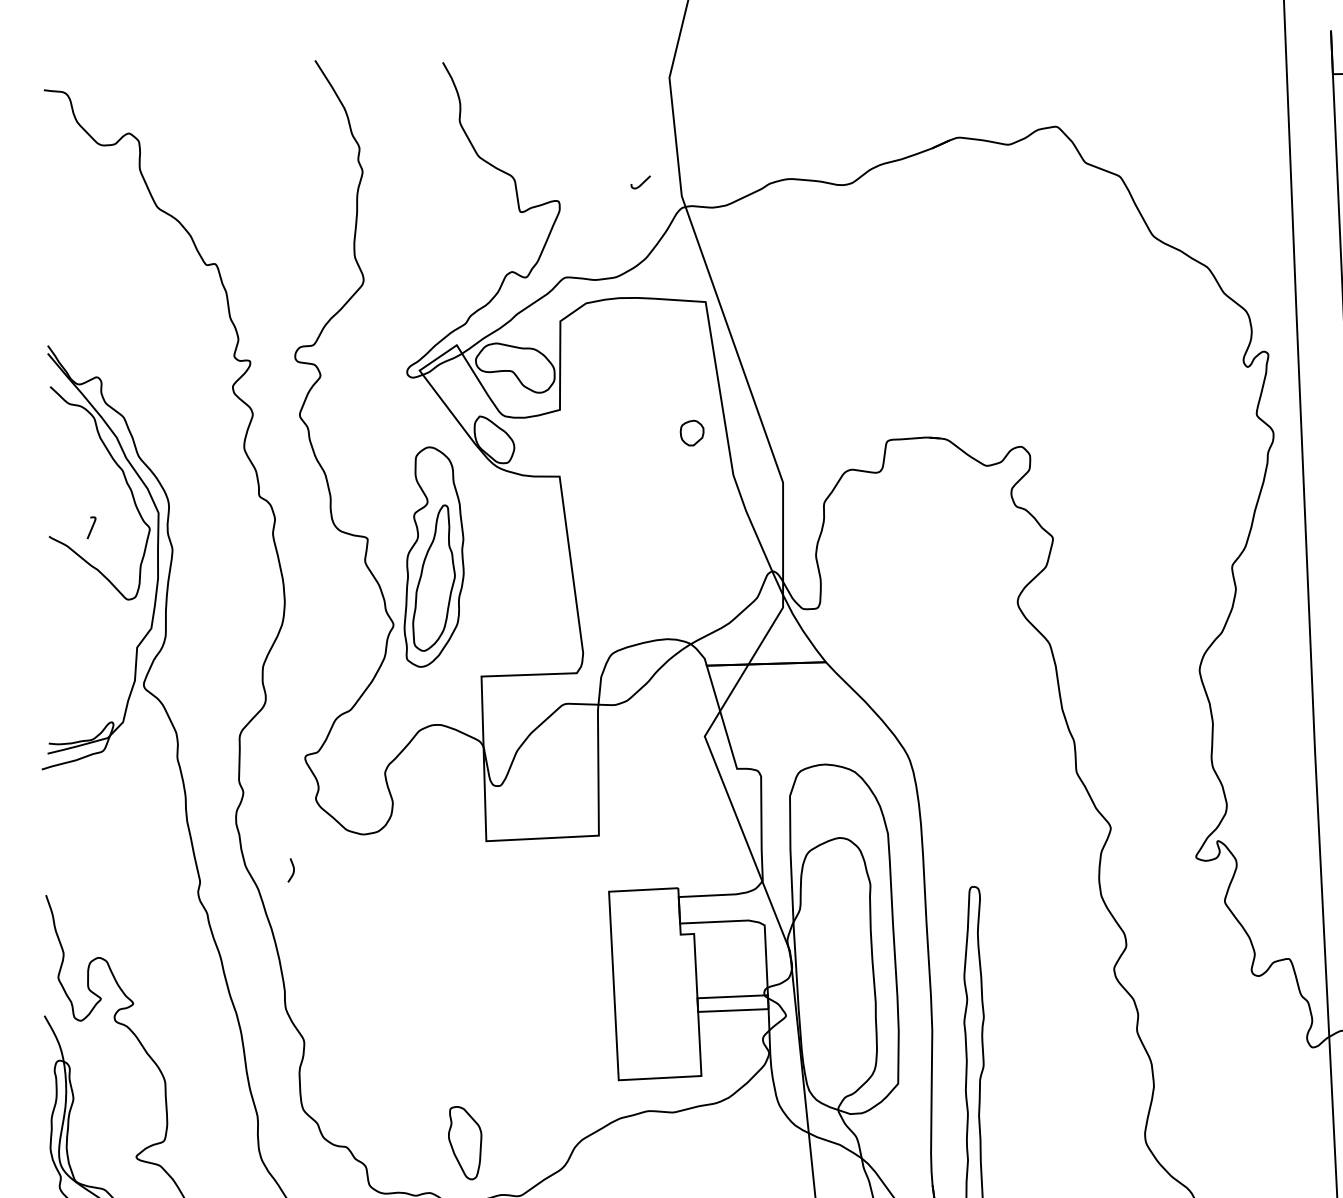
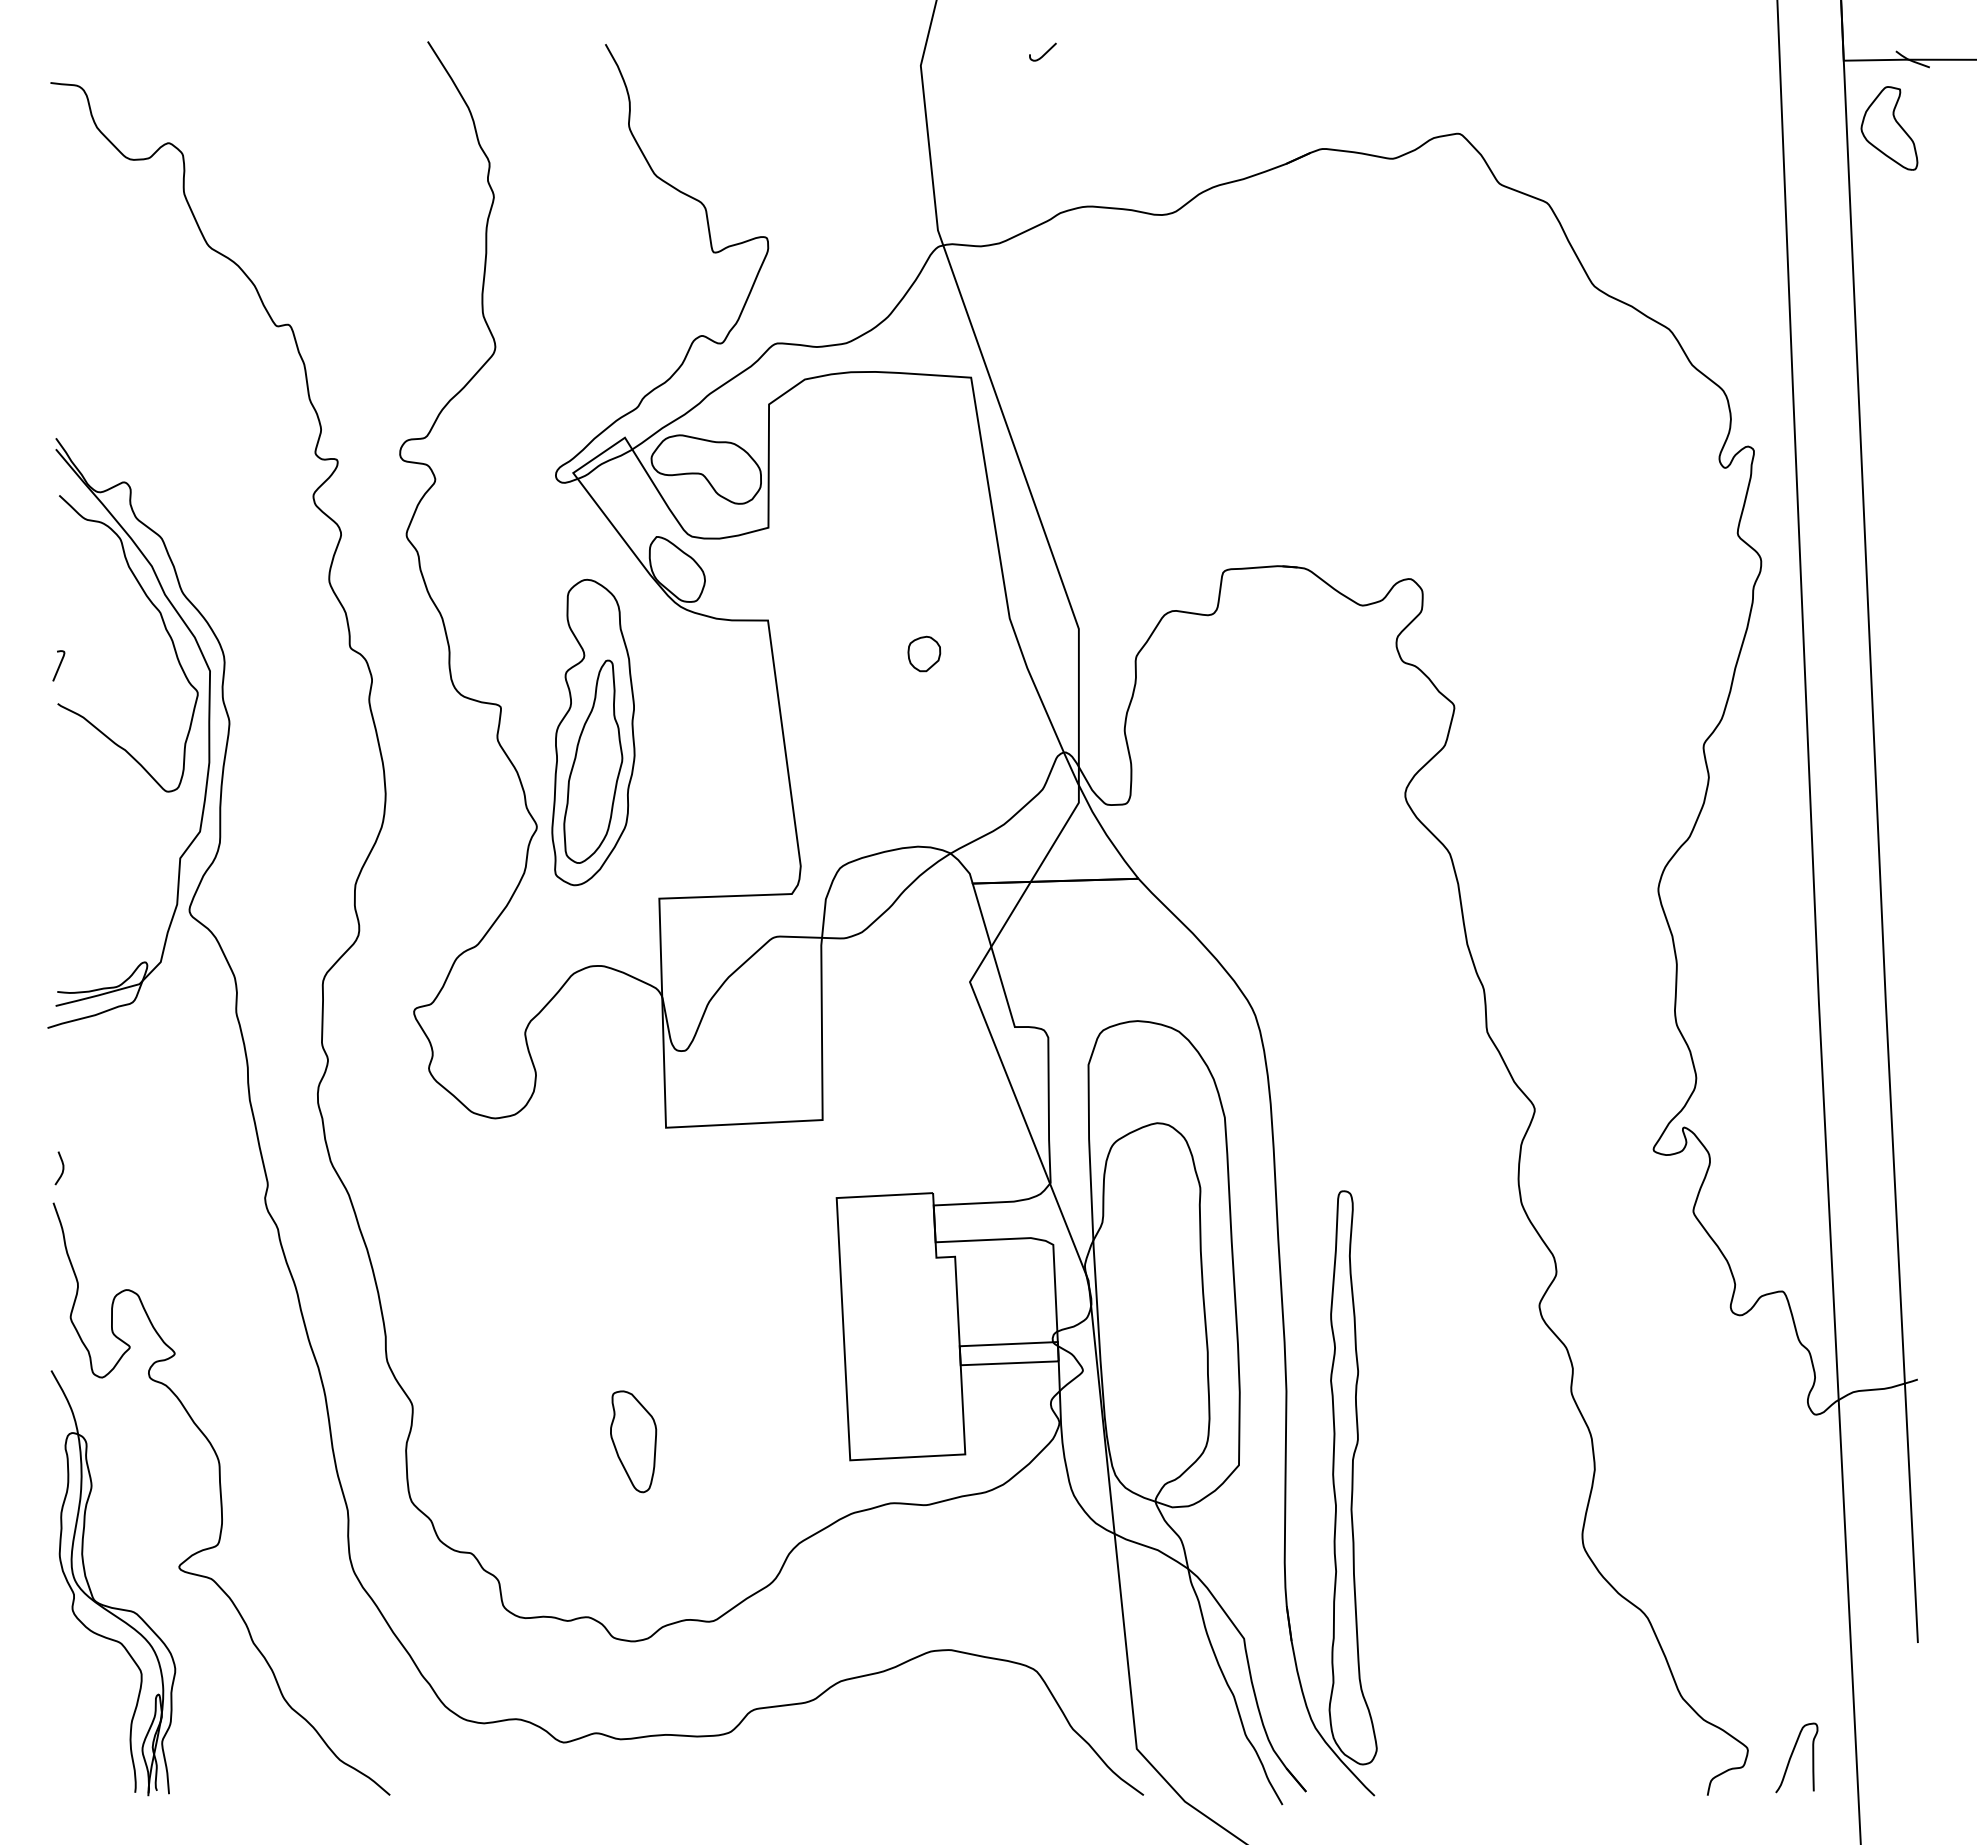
curve: (641, 183) -> (1044, 53), moved
part: (692, 432) -> (924, 653), moved
curve: (91, 527) -> (58, 665), moved
curve: (293, 870) -> (62, 1168), moved
part: (465, 1142) -> (633, 1441), moved

